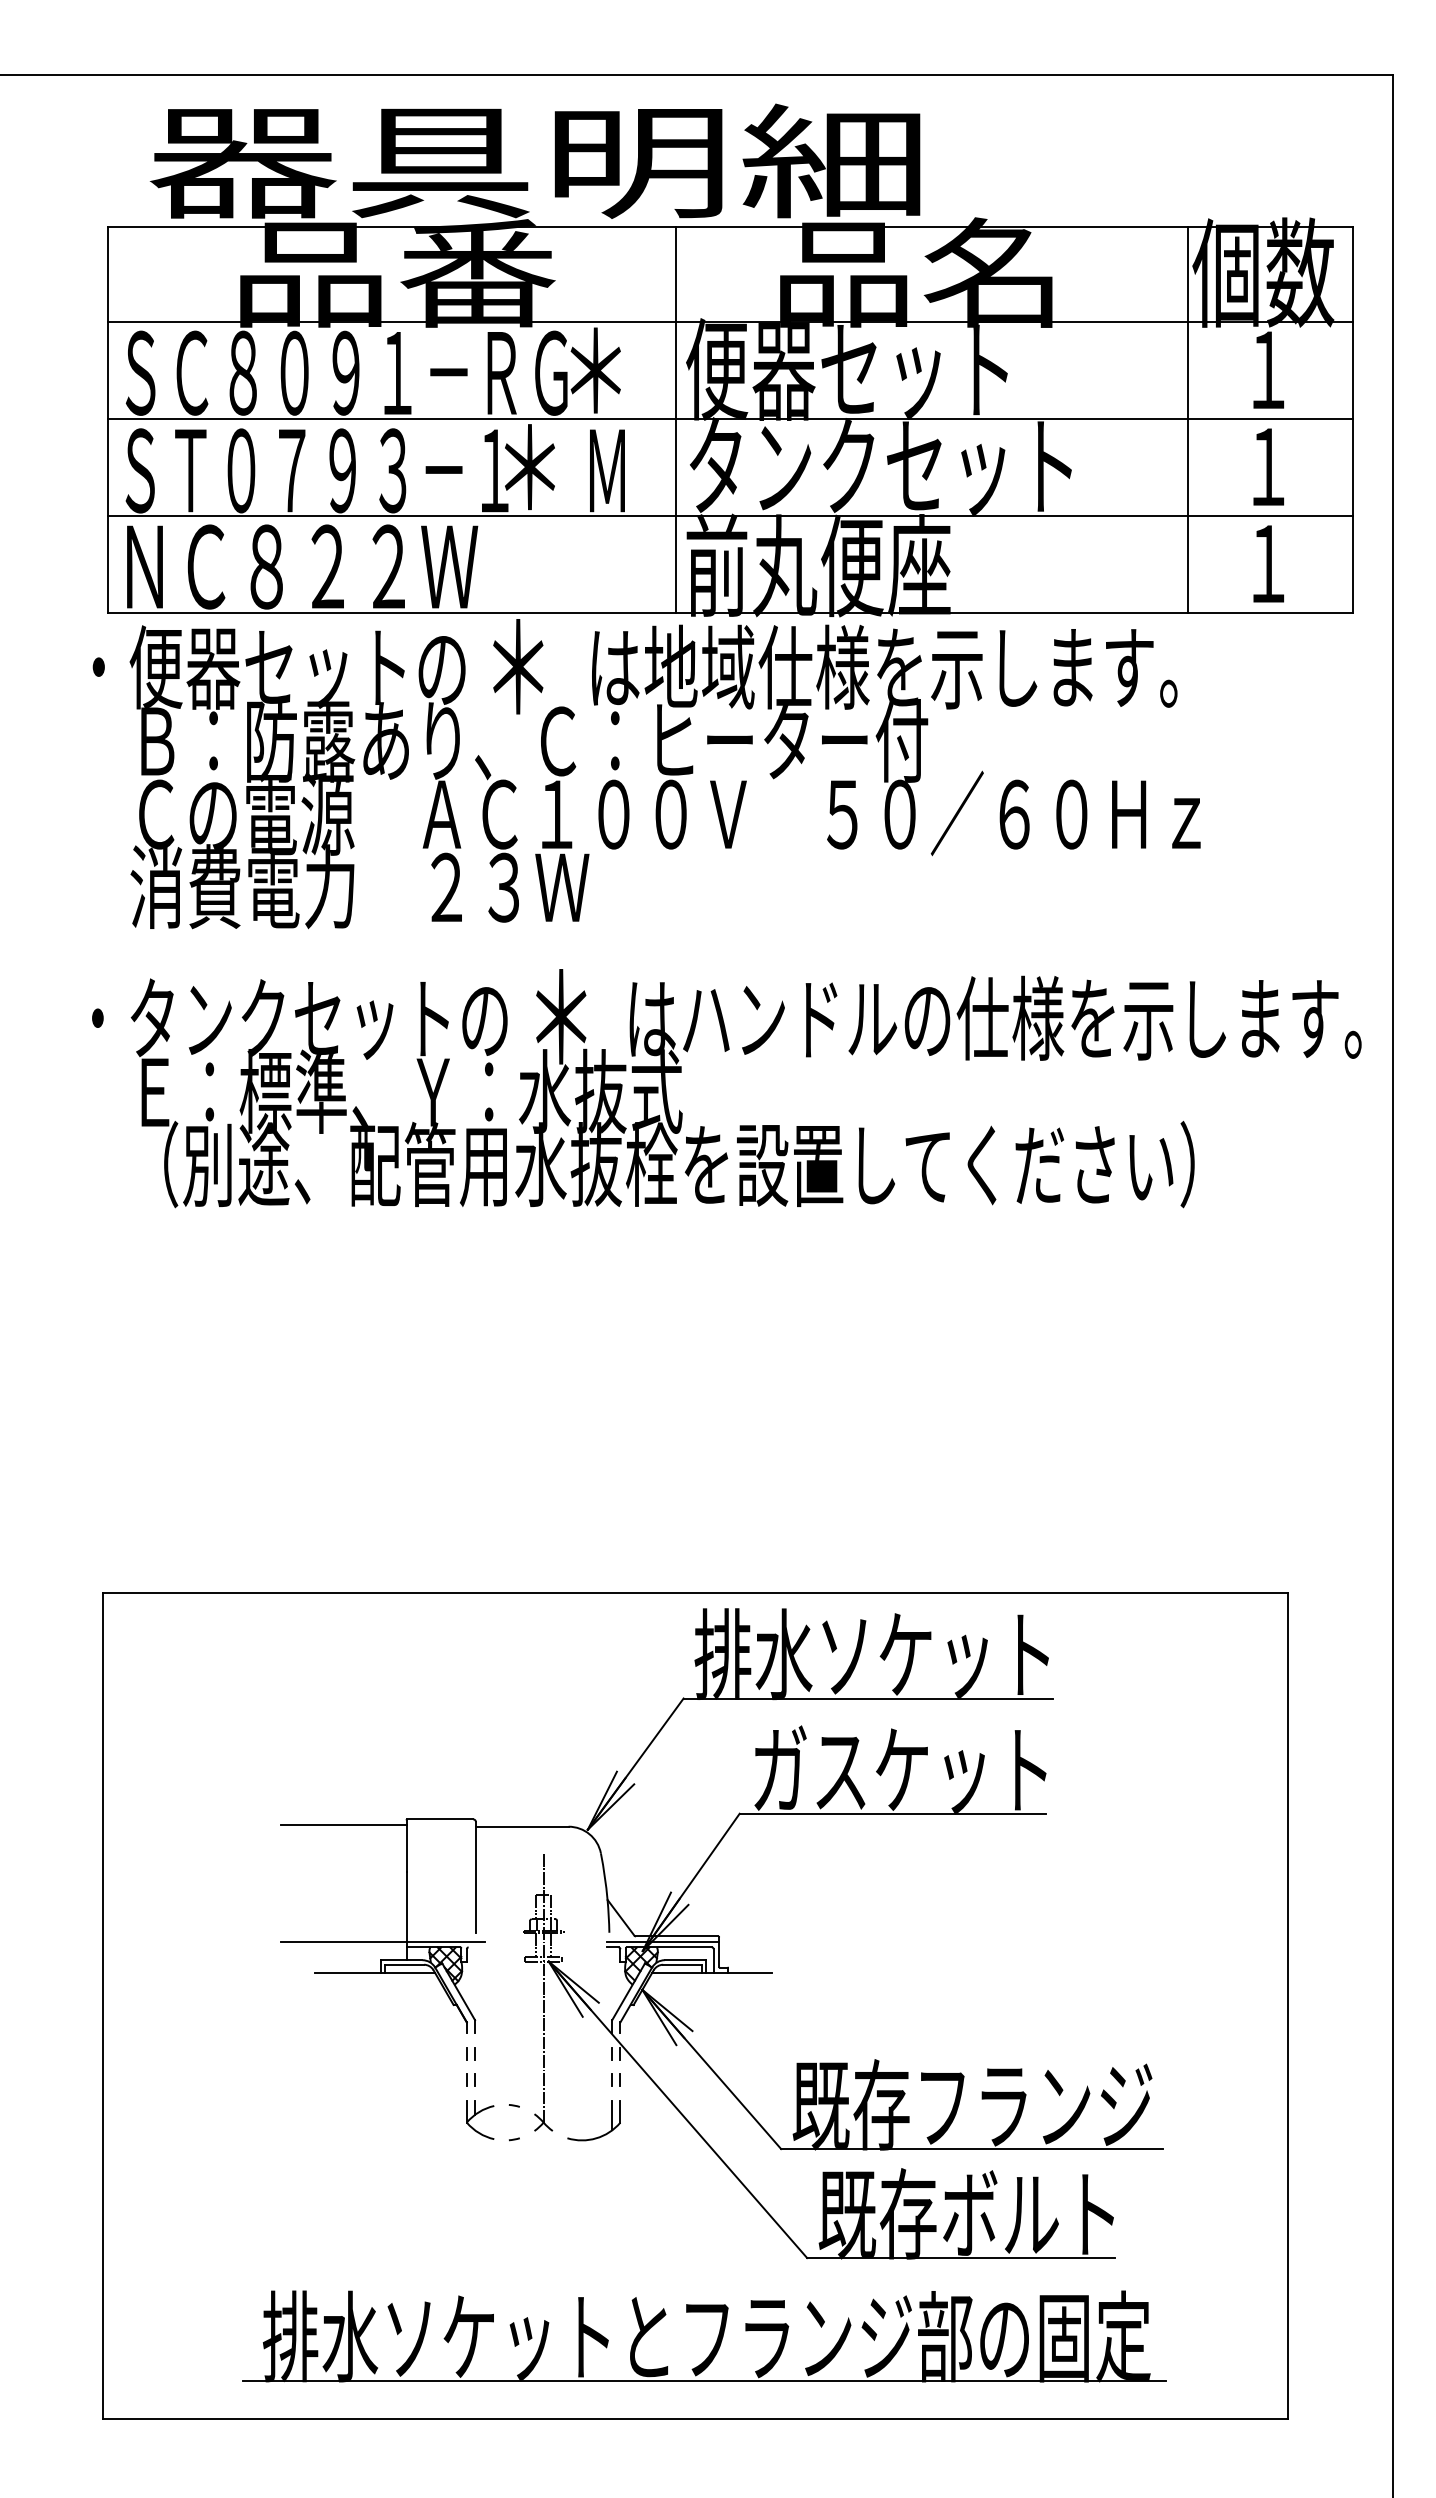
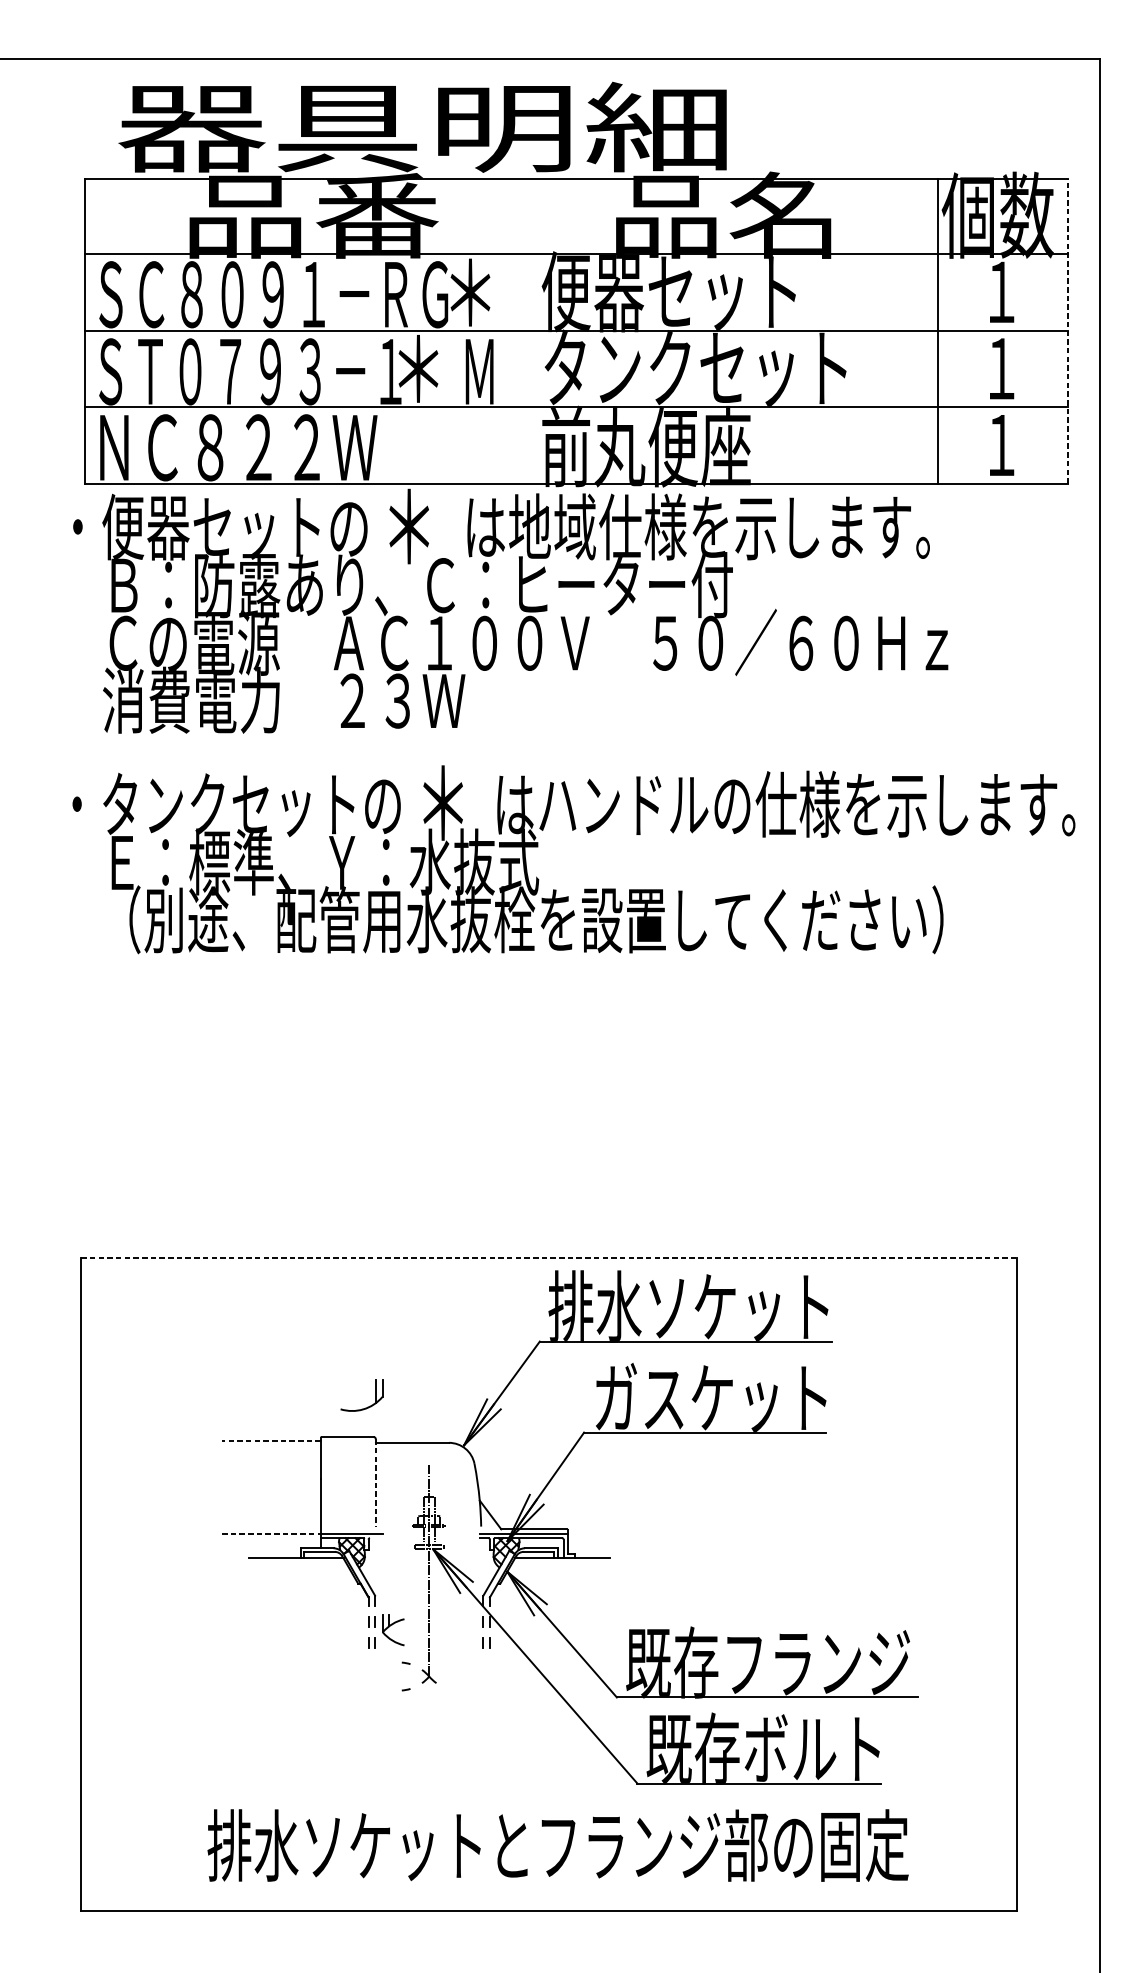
line: (676, 419) -> (534, 331), removed
line: (1352, 419) -> (1068, 331), solid -> dashed
line: (695, 1592) -> (549, 1257), solid -> dashed
line: (343, 1824) -> (271, 1441), solid -> dashed
line: (475, 1877) -> (375, 1482), solid -> dashed
line: (343, 1941) -> (271, 1533), solid -> dashed
part: (480, 2119) -> (393, 1629), moved
part: (600, 2135) -> (366, 1407), moved
line: (704, 2380) -> (556, 1880), removed

